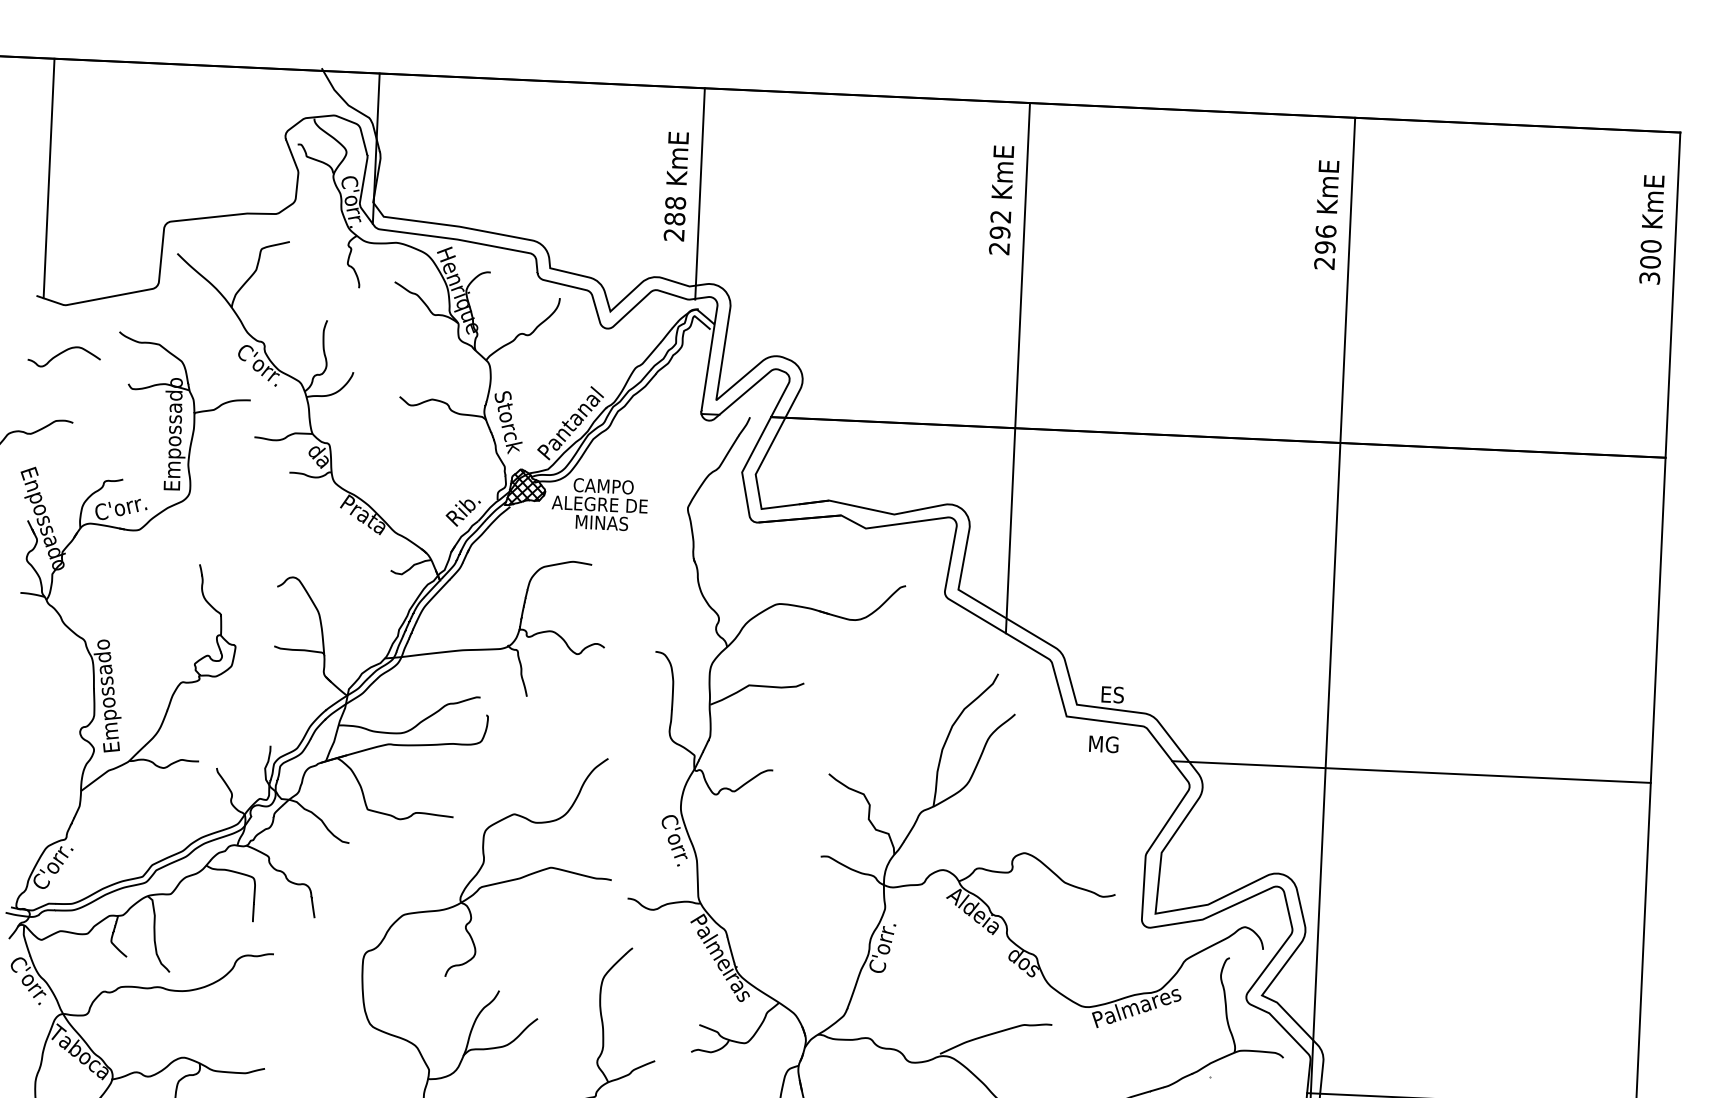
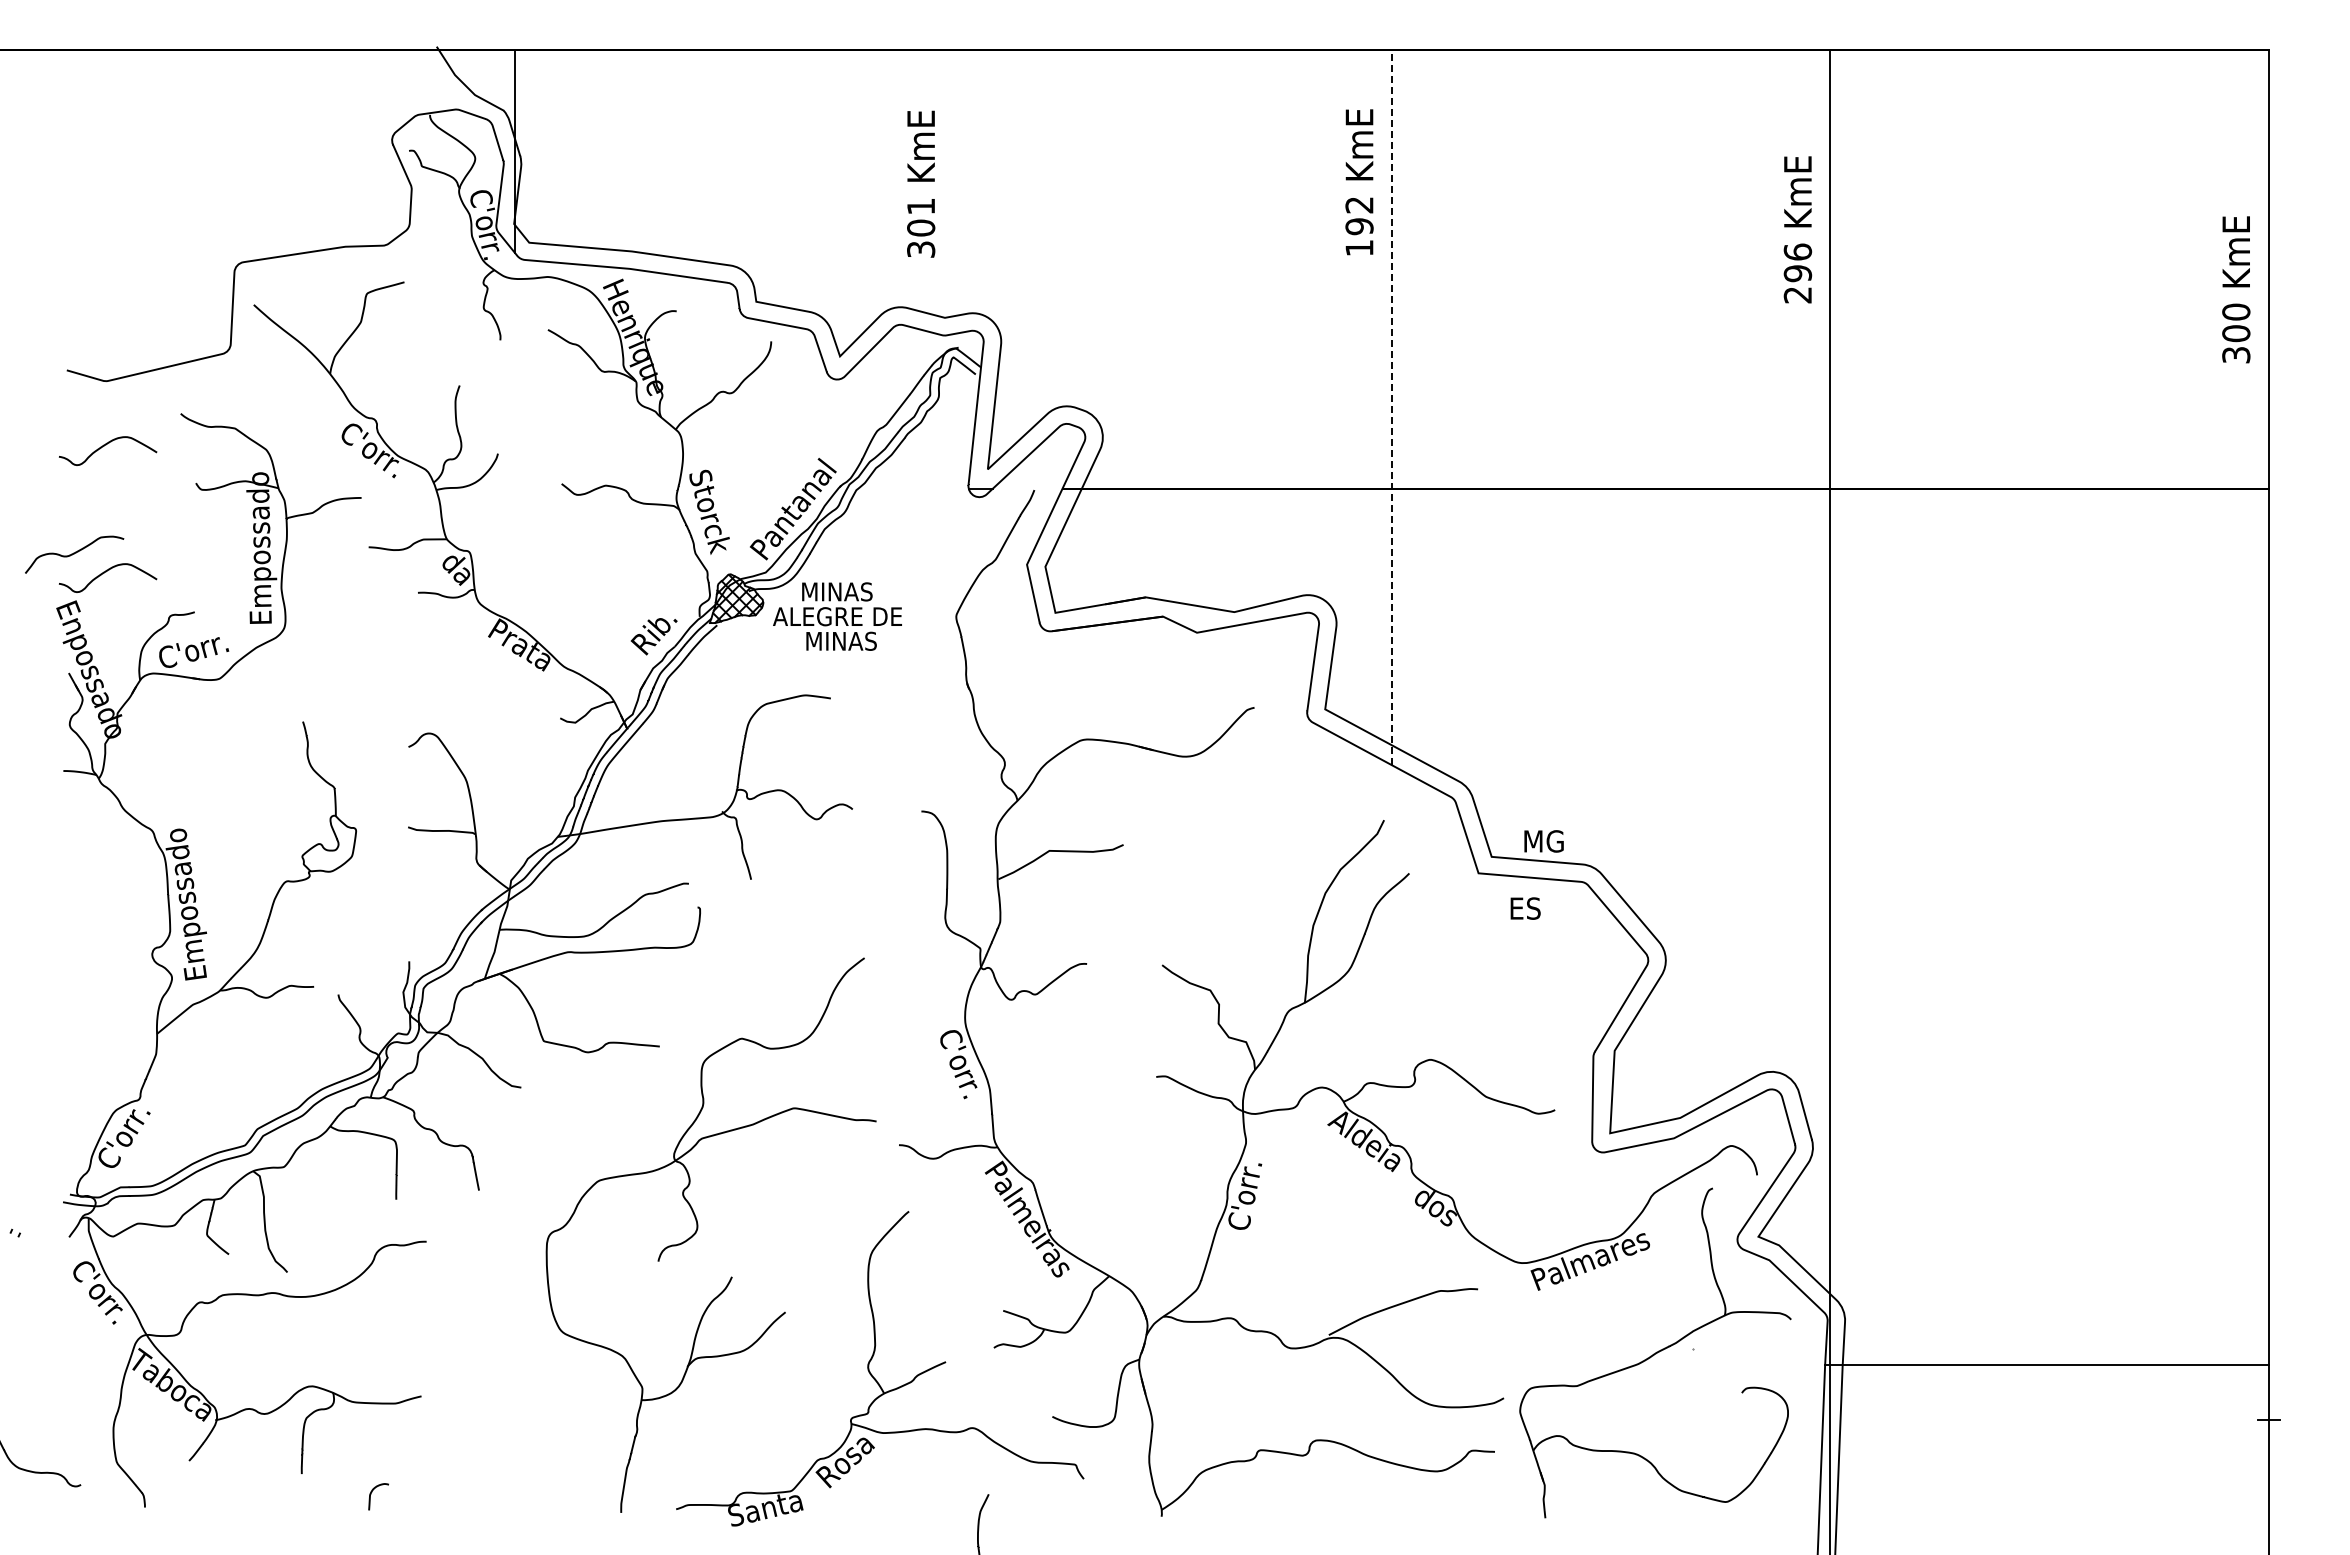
line: (48, 178) -> (76, 211), removed
line: (700, 193) -> (953, 192), removed
text: (1326, 214) -> (1797, 229), moved
text: (675, 218) -> (921, 227), 288 -> 301
text: (1652, 229) -> (2236, 289), moved
text: (999, 249) -> (1359, 248), 292 -> 192
line: (1017, 368) -> (1391, 407), solid -> dashed
curve: (59, 447) -> (106, 572), added
text: (603, 485) -> (841, 591), CAMPO -> MINAS
text: (1117, 695) -> (1545, 841), ES -> MG
text: (1104, 744) -> (1531, 908), MG -> ES
line: (1411, 772) -> (1945, 927), removed

